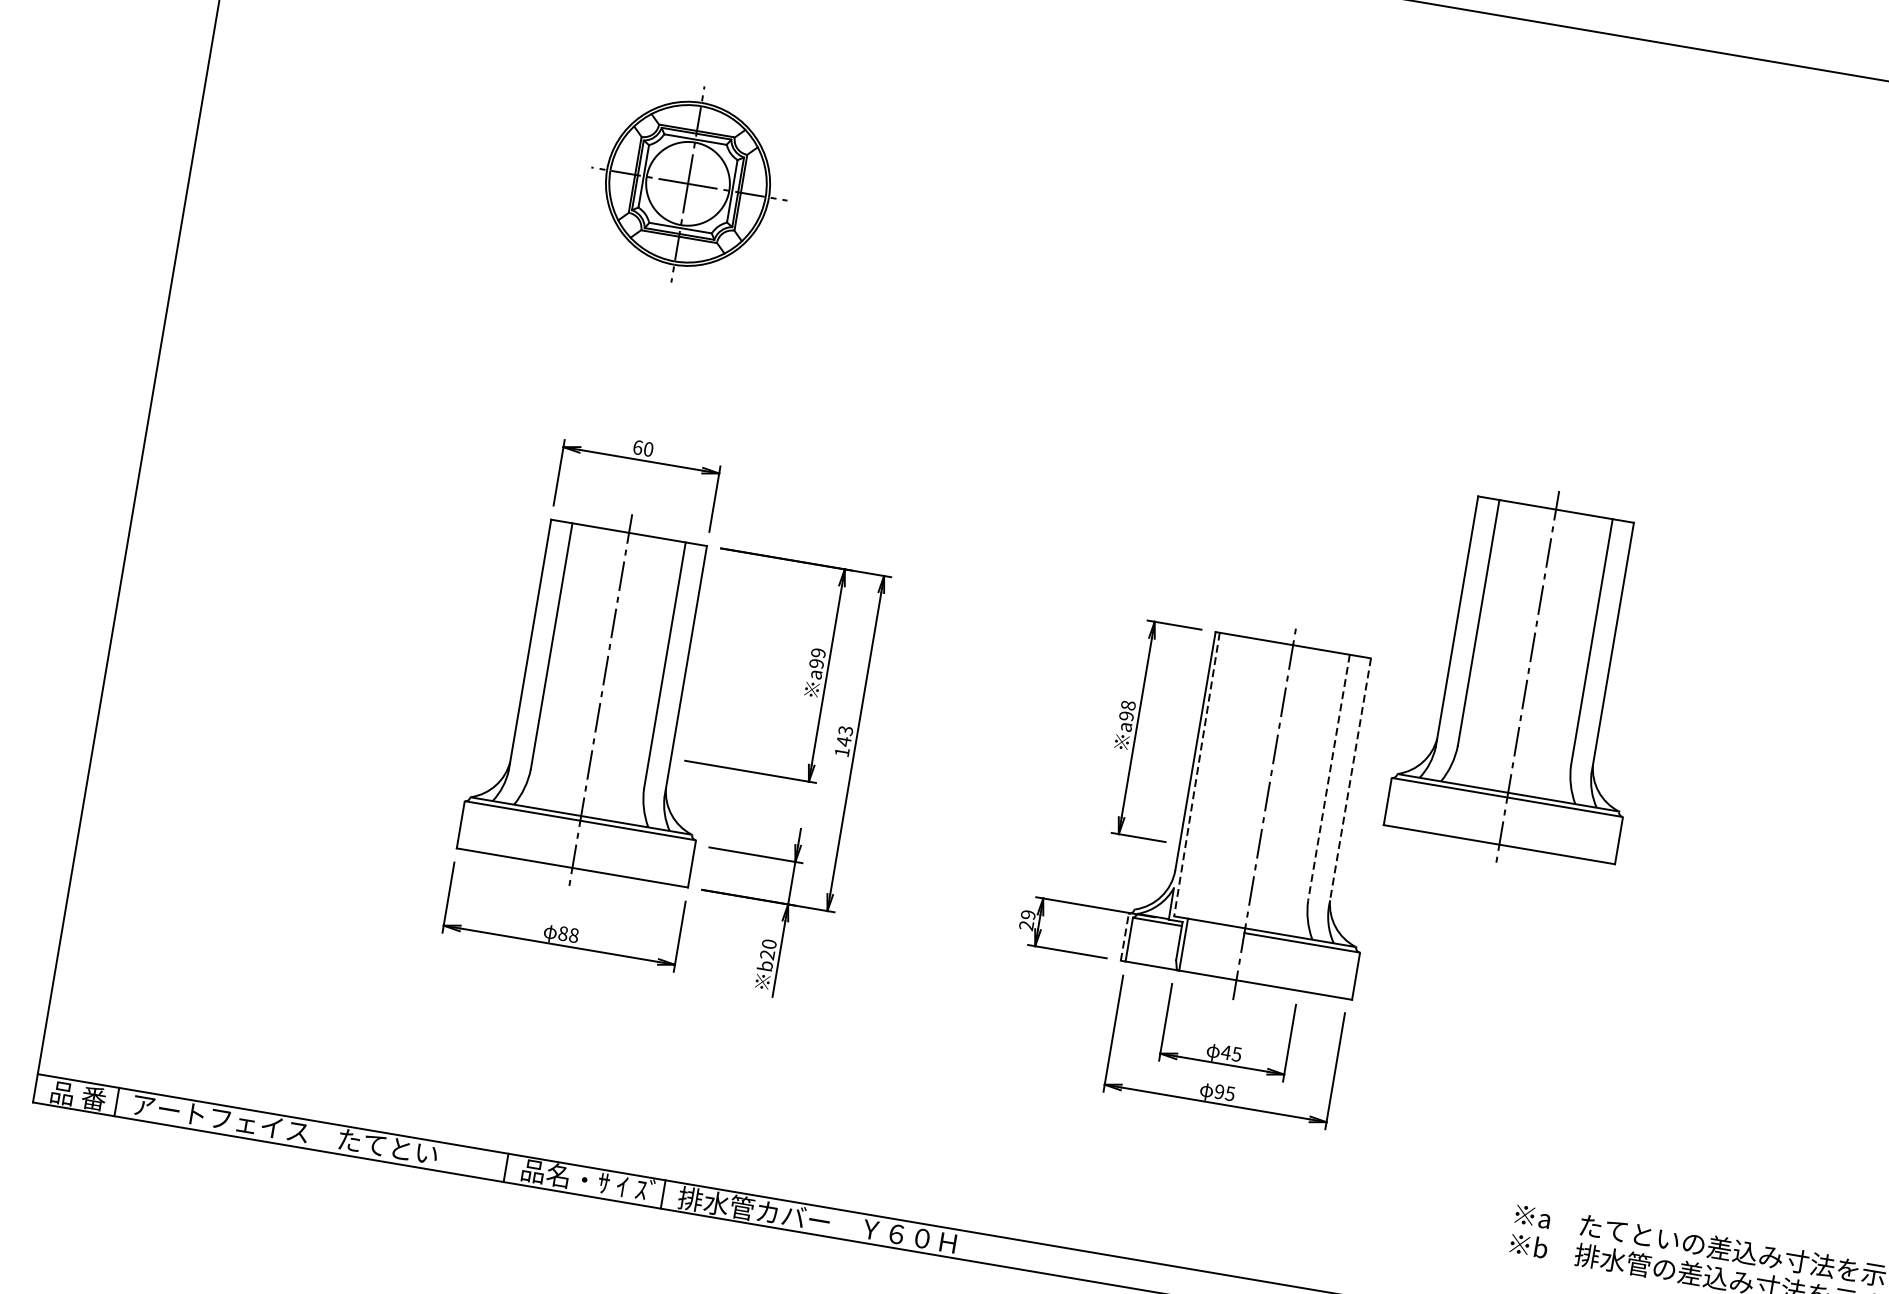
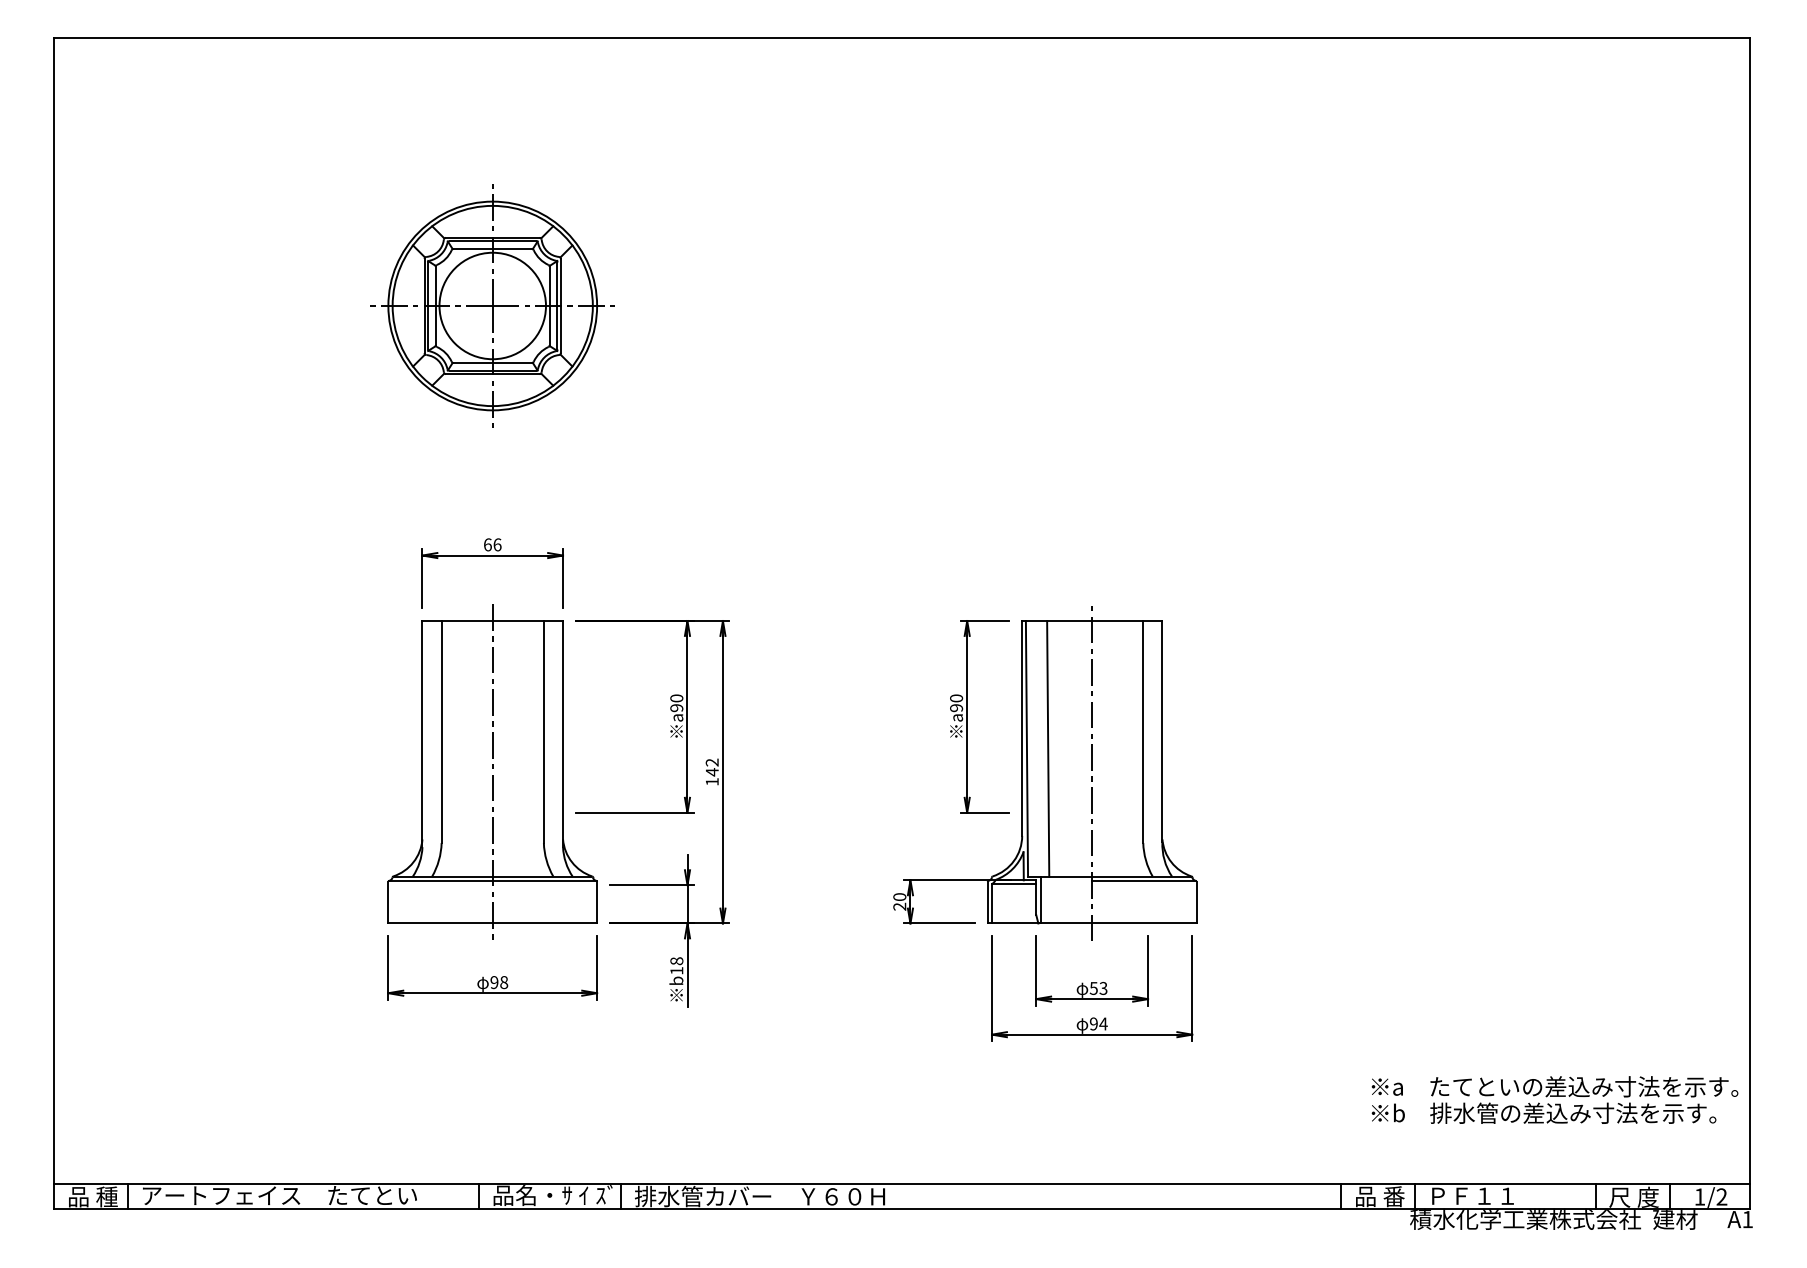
part: (687, 183) -> (492, 305), size x1.43
text: (648, 448) -> (497, 544), 60 -> 66
text: (818, 653) -> (676, 698), a99 -> a90
part: (1527, 676) -> (1302, 613), removed
text: (1128, 705) -> (956, 698), a98 -> a90
text: (846, 730) -> (712, 762), 143 -> 142
line: (1196, 774) -> (1026, 748), dashed -> solid
line: (1220, 778) -> (1048, 748), added
line: (1329, 778) -> (1143, 732), dashed -> solid
line: (1350, 781) -> (1162, 732), dashed -> solid
text: (1027, 915) -> (899, 897), 29 -> 20
text: (563, 933) -> (494, 982), 88 -> 98
line: (1124, 937) -> (987, 902), dashed -> solid
text: (768, 948) -> (676, 965), b20 -> b18
text: (1231, 1052) -> (1098, 987), 45 -> 53
text: (1230, 1093) -> (1103, 1023), 95 -> 94
text: (93, 1098) -> (106, 1196), 品 番 -> 品 種

